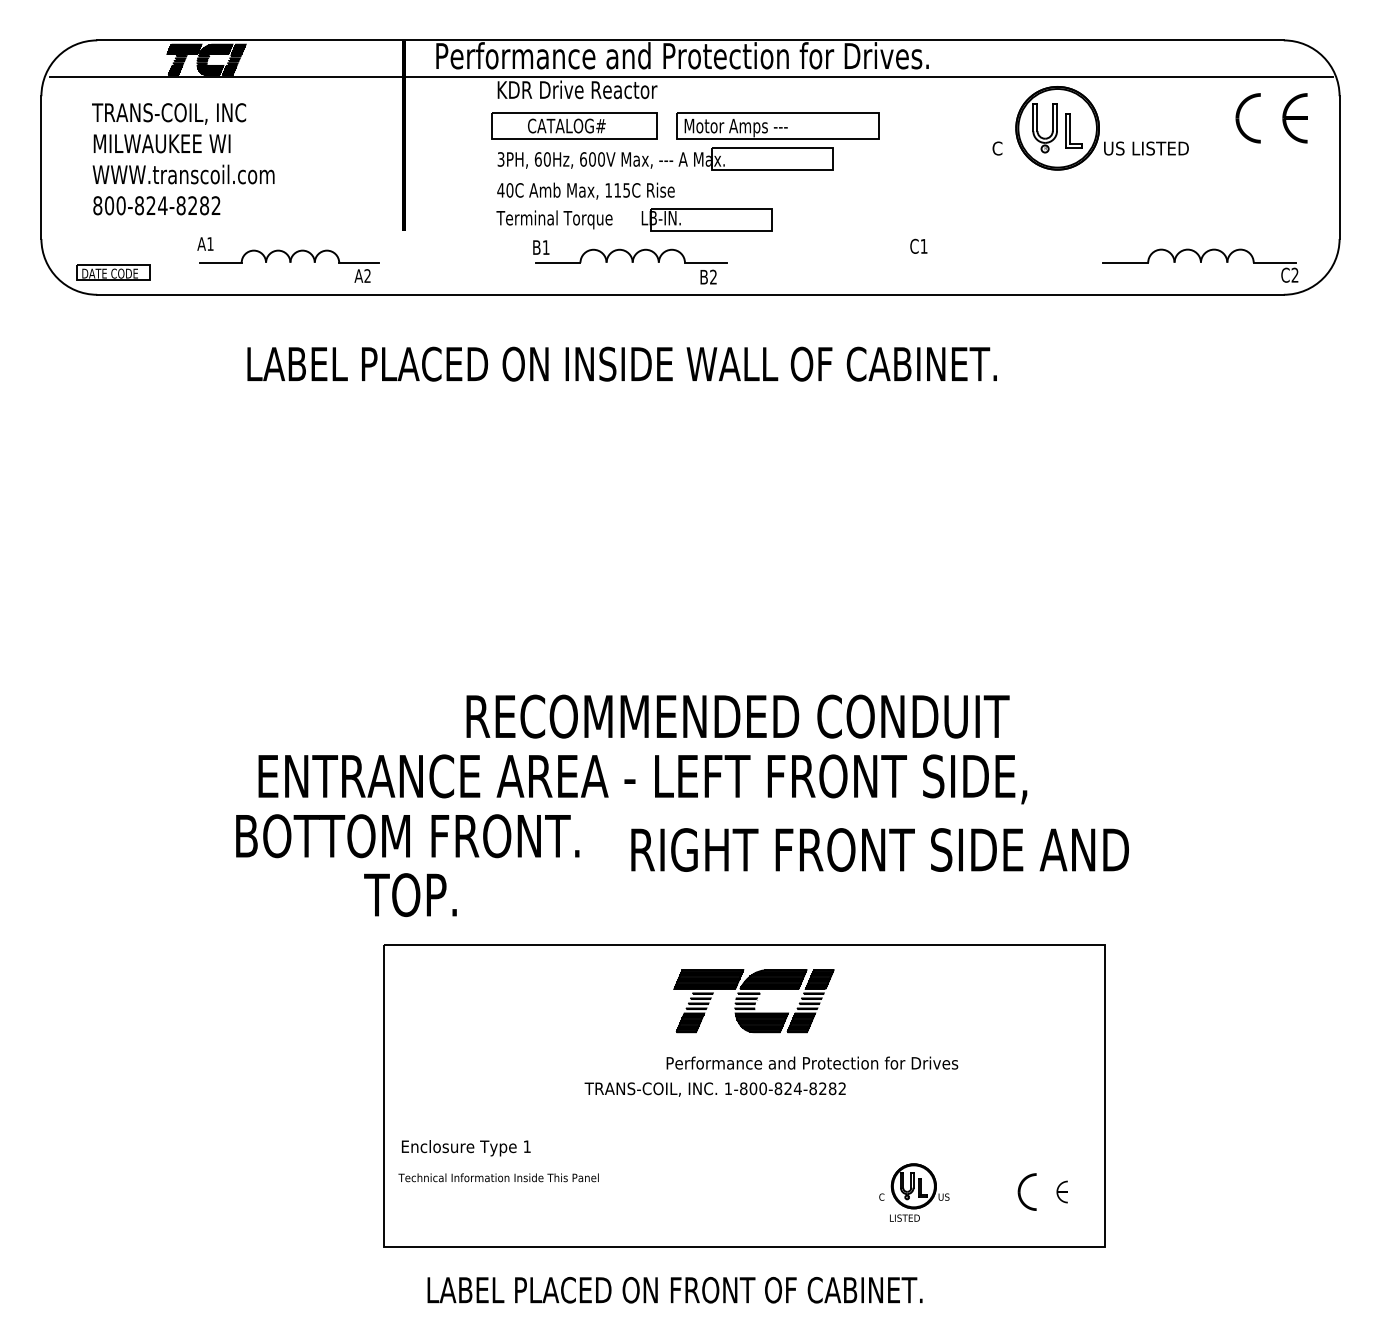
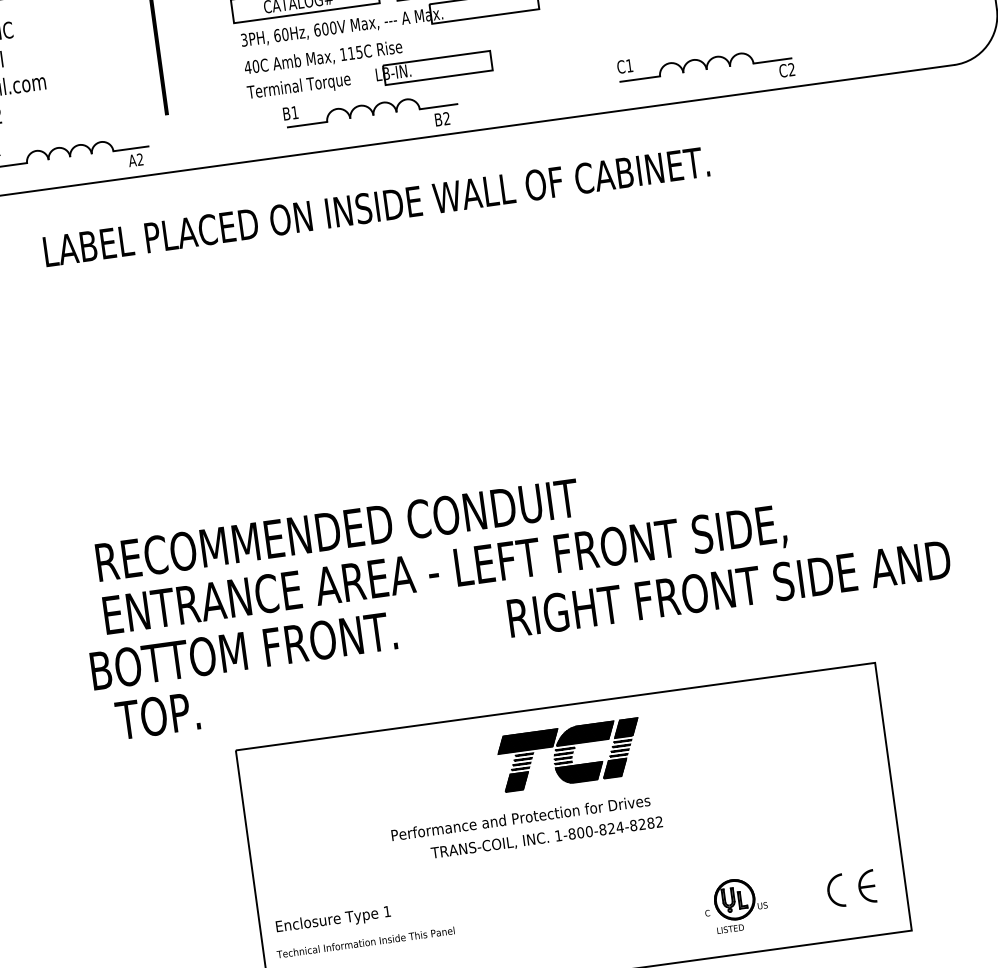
part: (1200, 265) -> (706, 72), moved
text: (737, 716) -> (337, 530), moved
text: (879, 849) -> (728, 588), moved
text: (410, 895) -> (157, 716), moved
text: (812, 1062) -> (520, 817), moved
part: (1061, 1191) -> (866, 886), size x1.67

